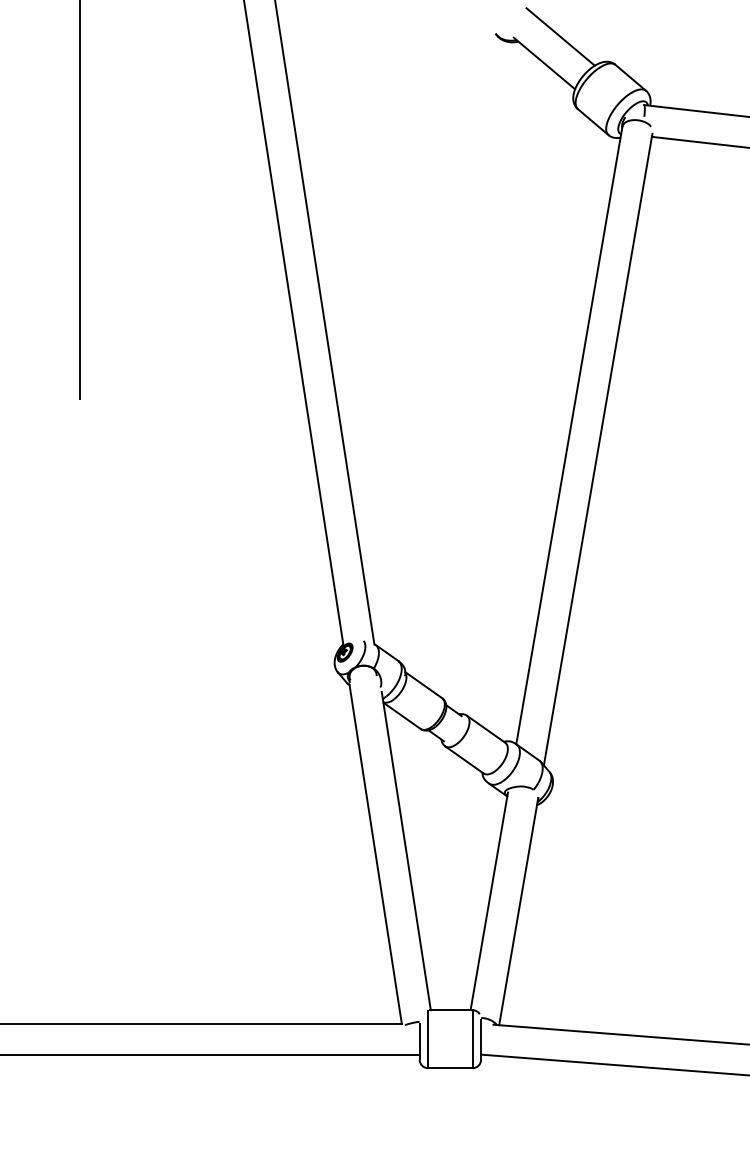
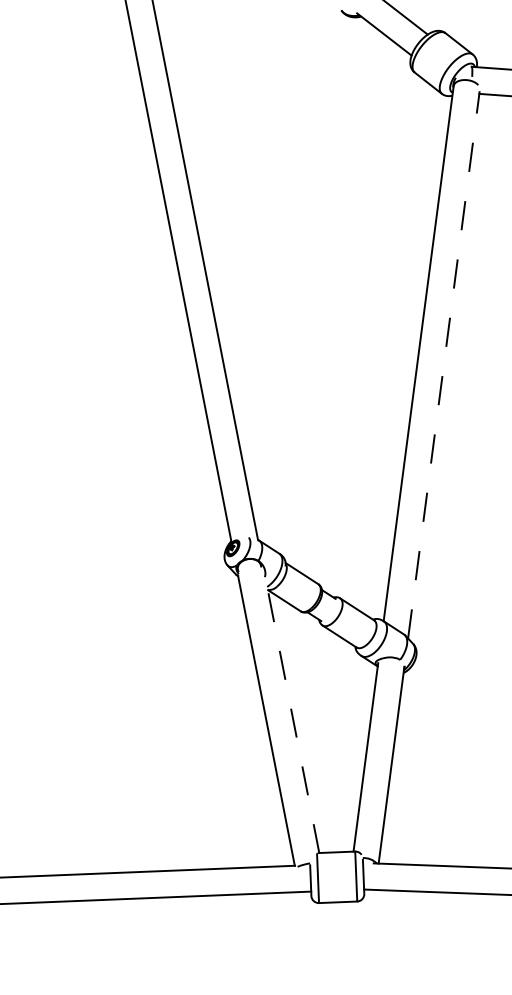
line: (598, 449) -> (444, 364), solid -> dashed
line: (406, 851) -> (292, 717), solid -> dashed

